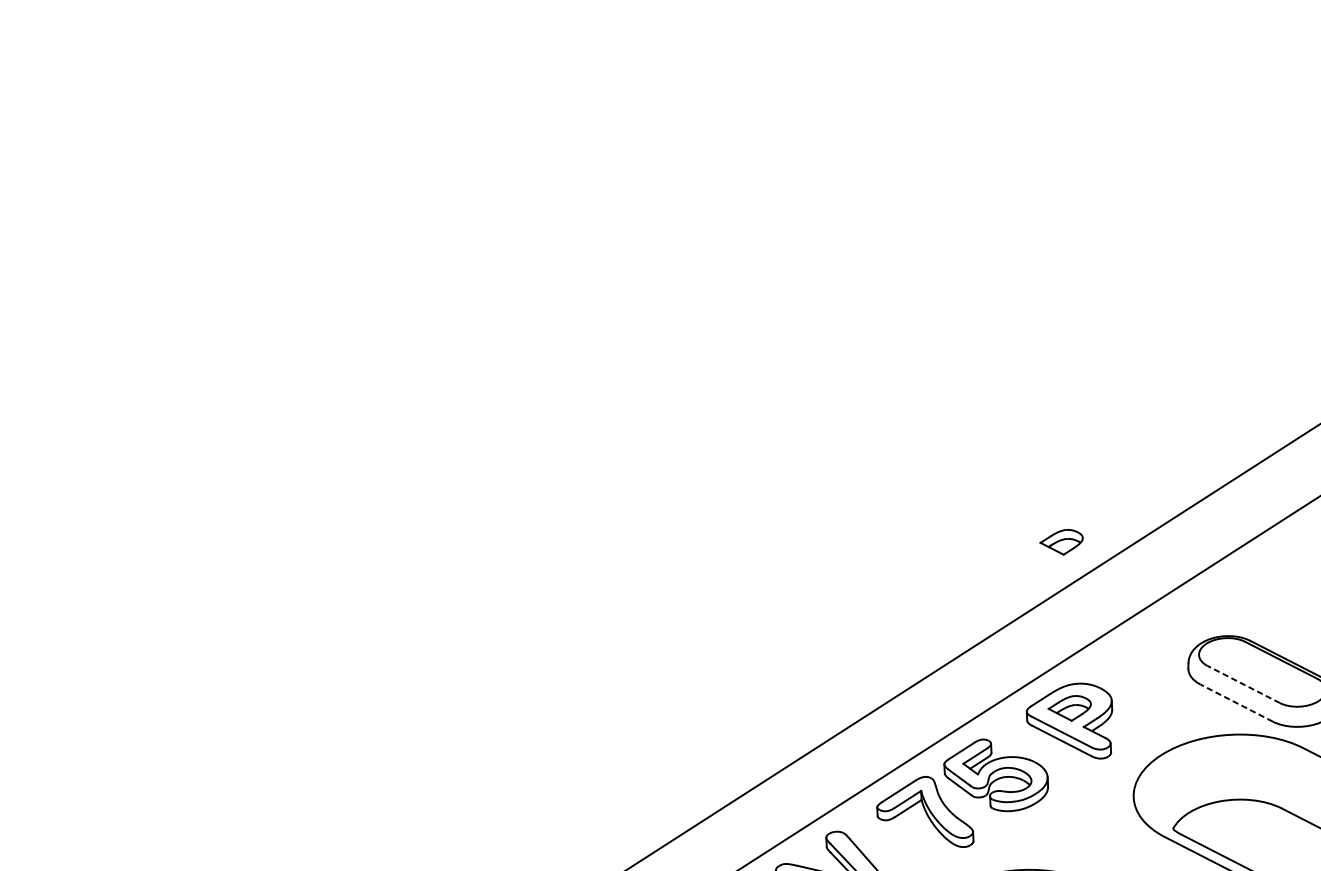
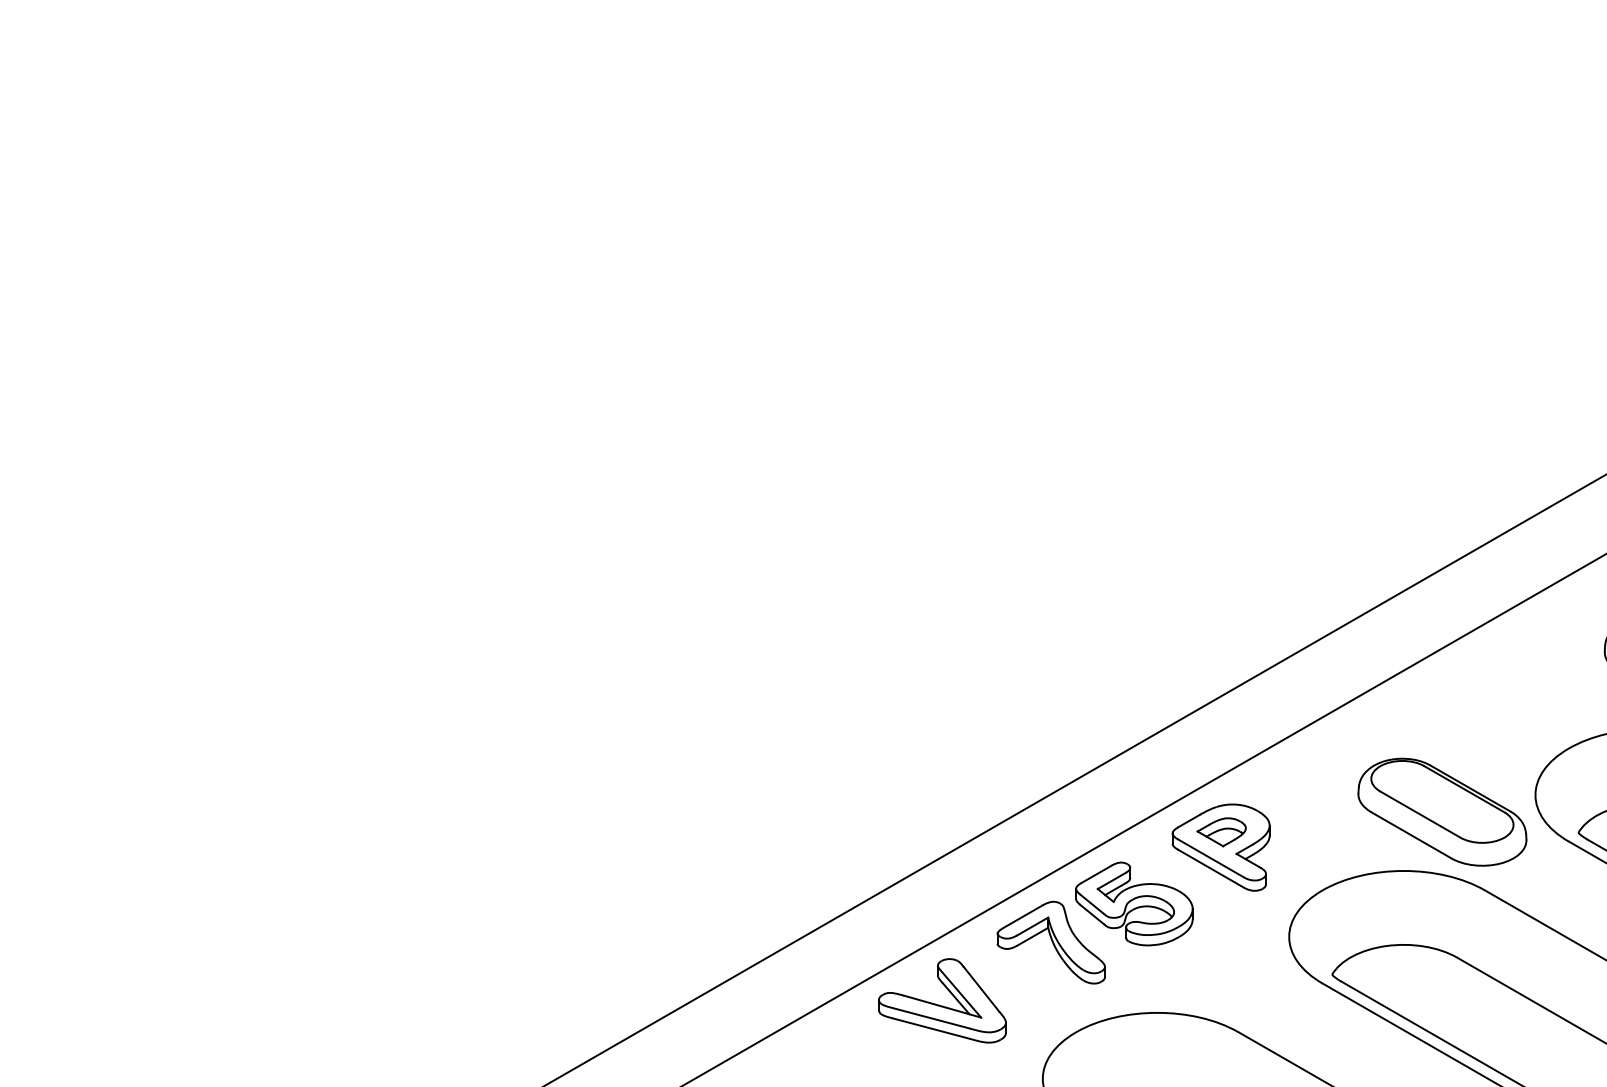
part: (1061, 542) -> (1221, 643), removed
line: (1242, 684) -> (1419, 814), dashed -> solid
line: (1235, 703) -> (1410, 835), dashed -> solid

